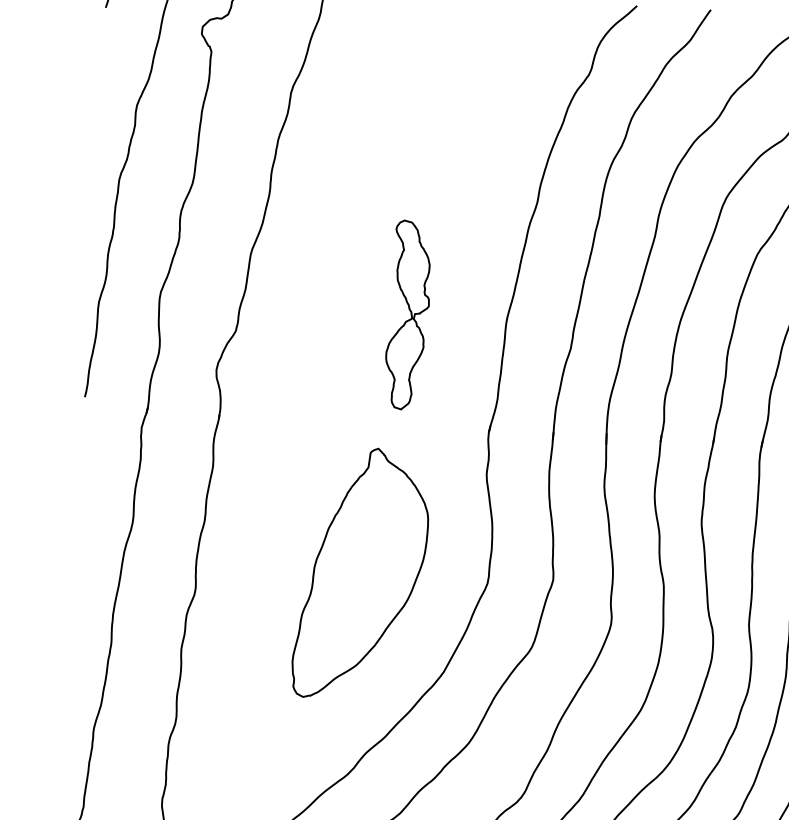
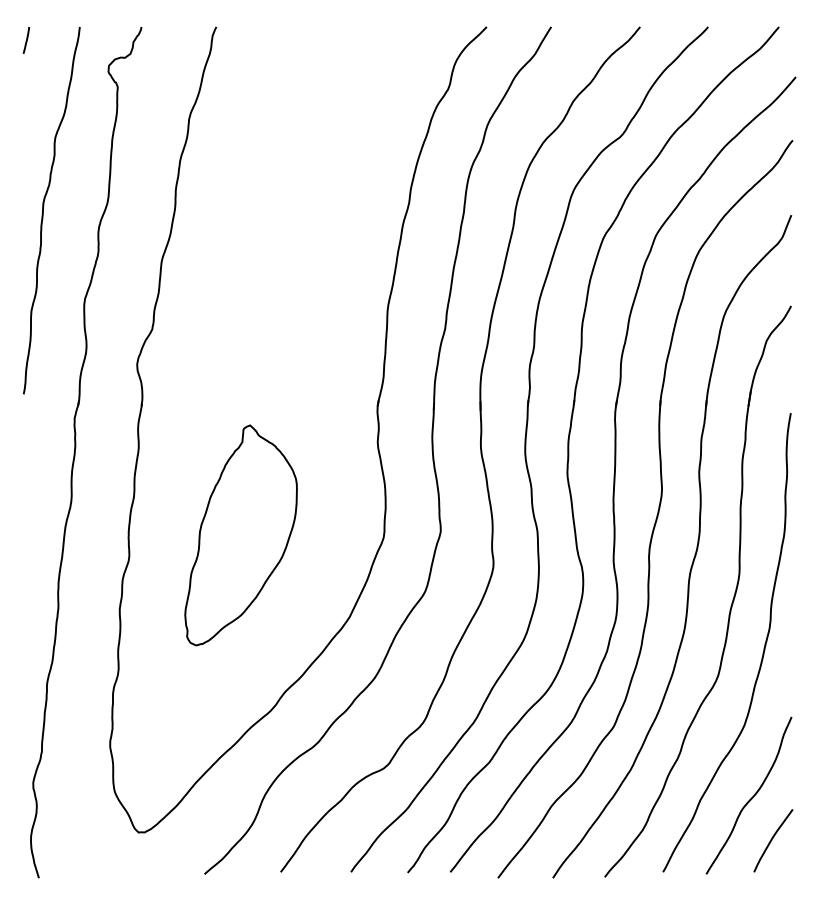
part: (407, 315) -> (301, 307), removed
part: (360, 573) -> (240, 535), moved

